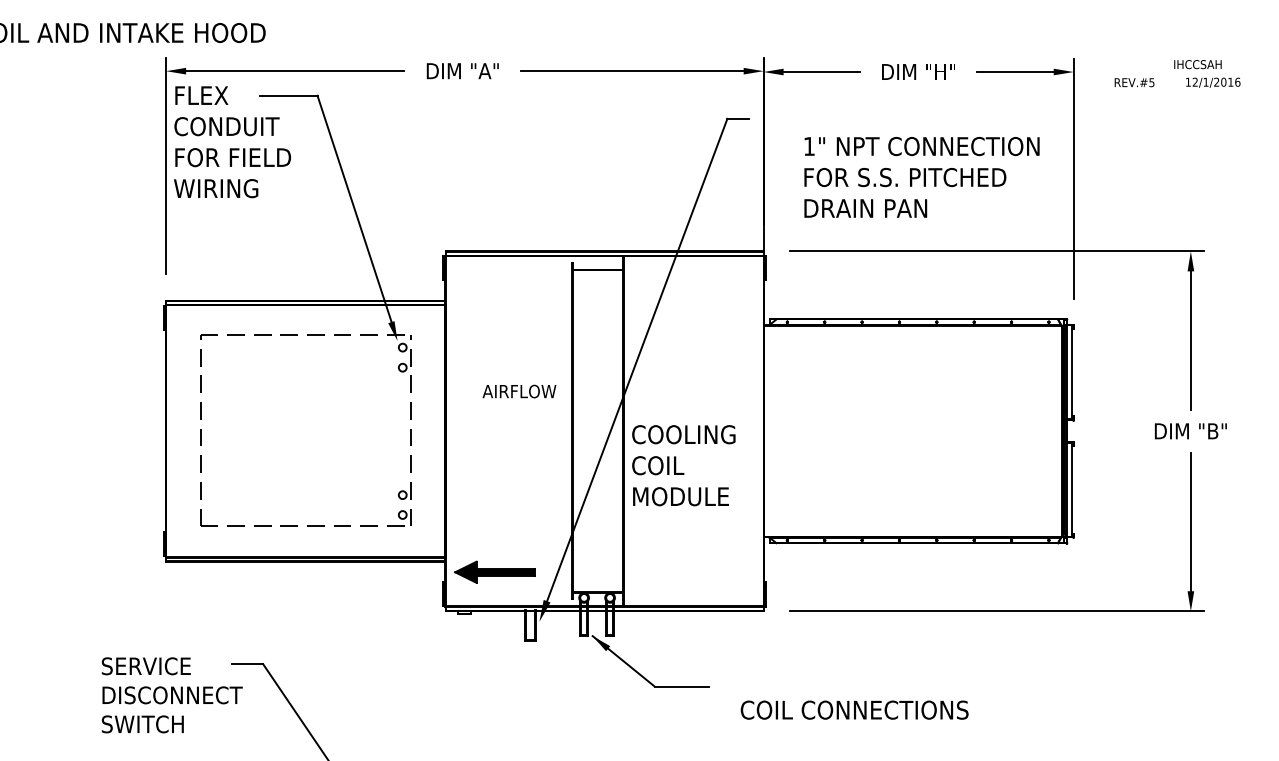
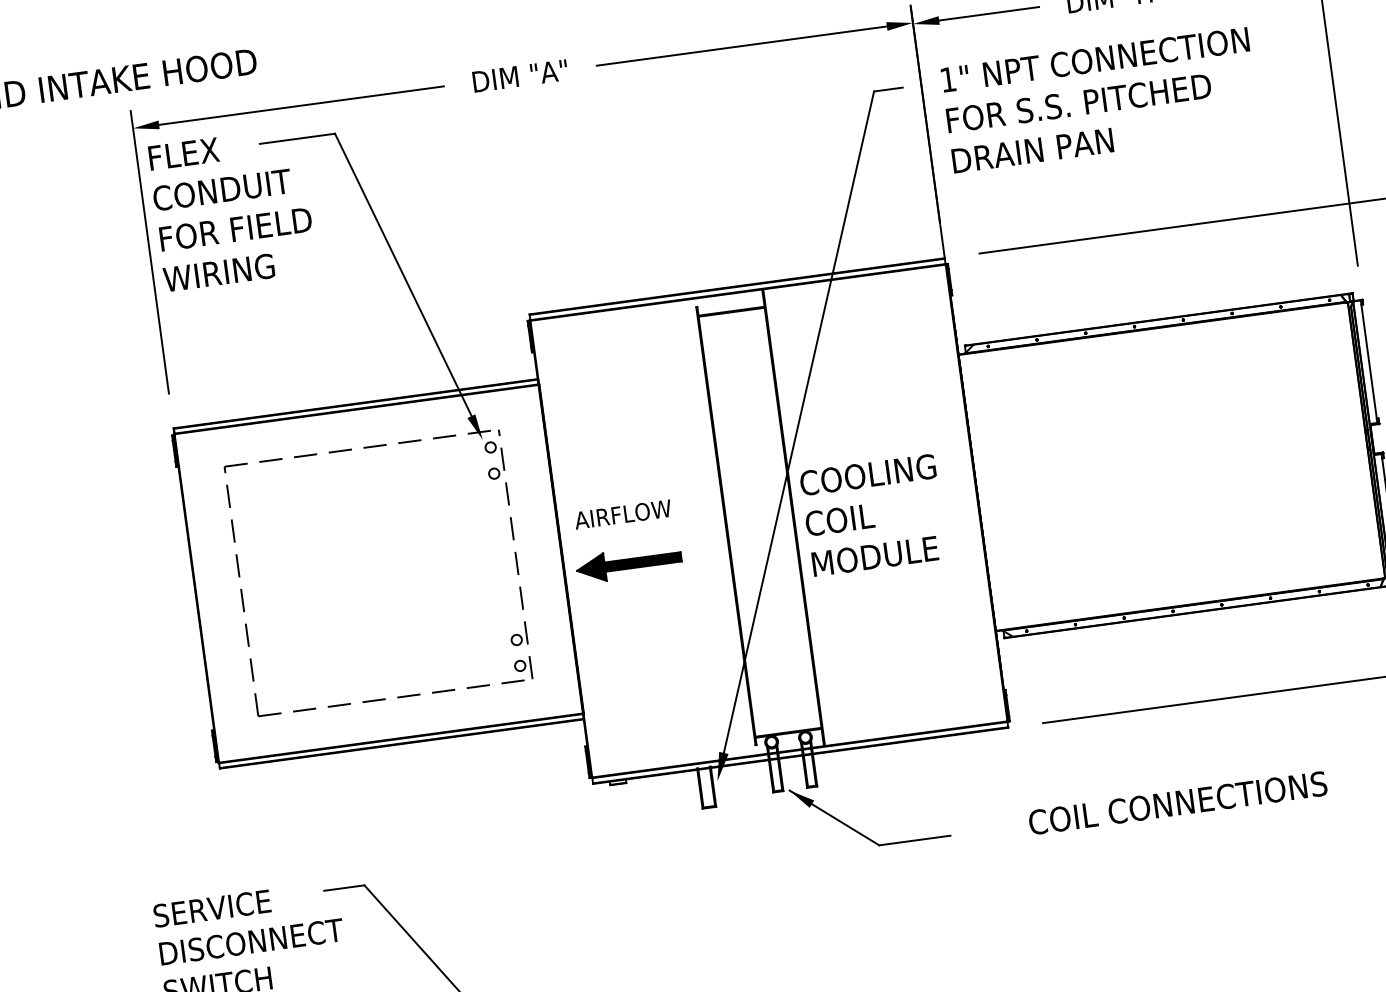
text: (921, 177) -> (1100, 100), moved
text: (519, 391) -> (623, 514), moved
text: (683, 465) -> (873, 515), moved
part: (494, 571) -> (628, 562), moved
text: (854, 709) -> (1177, 802), moved

